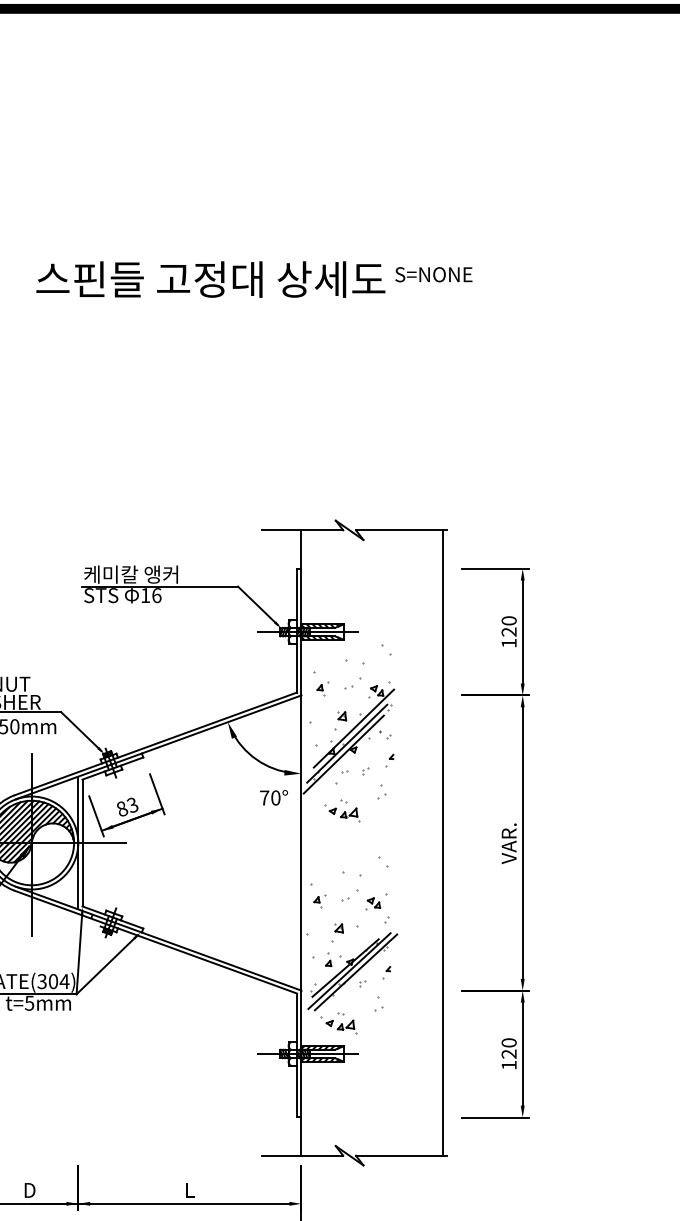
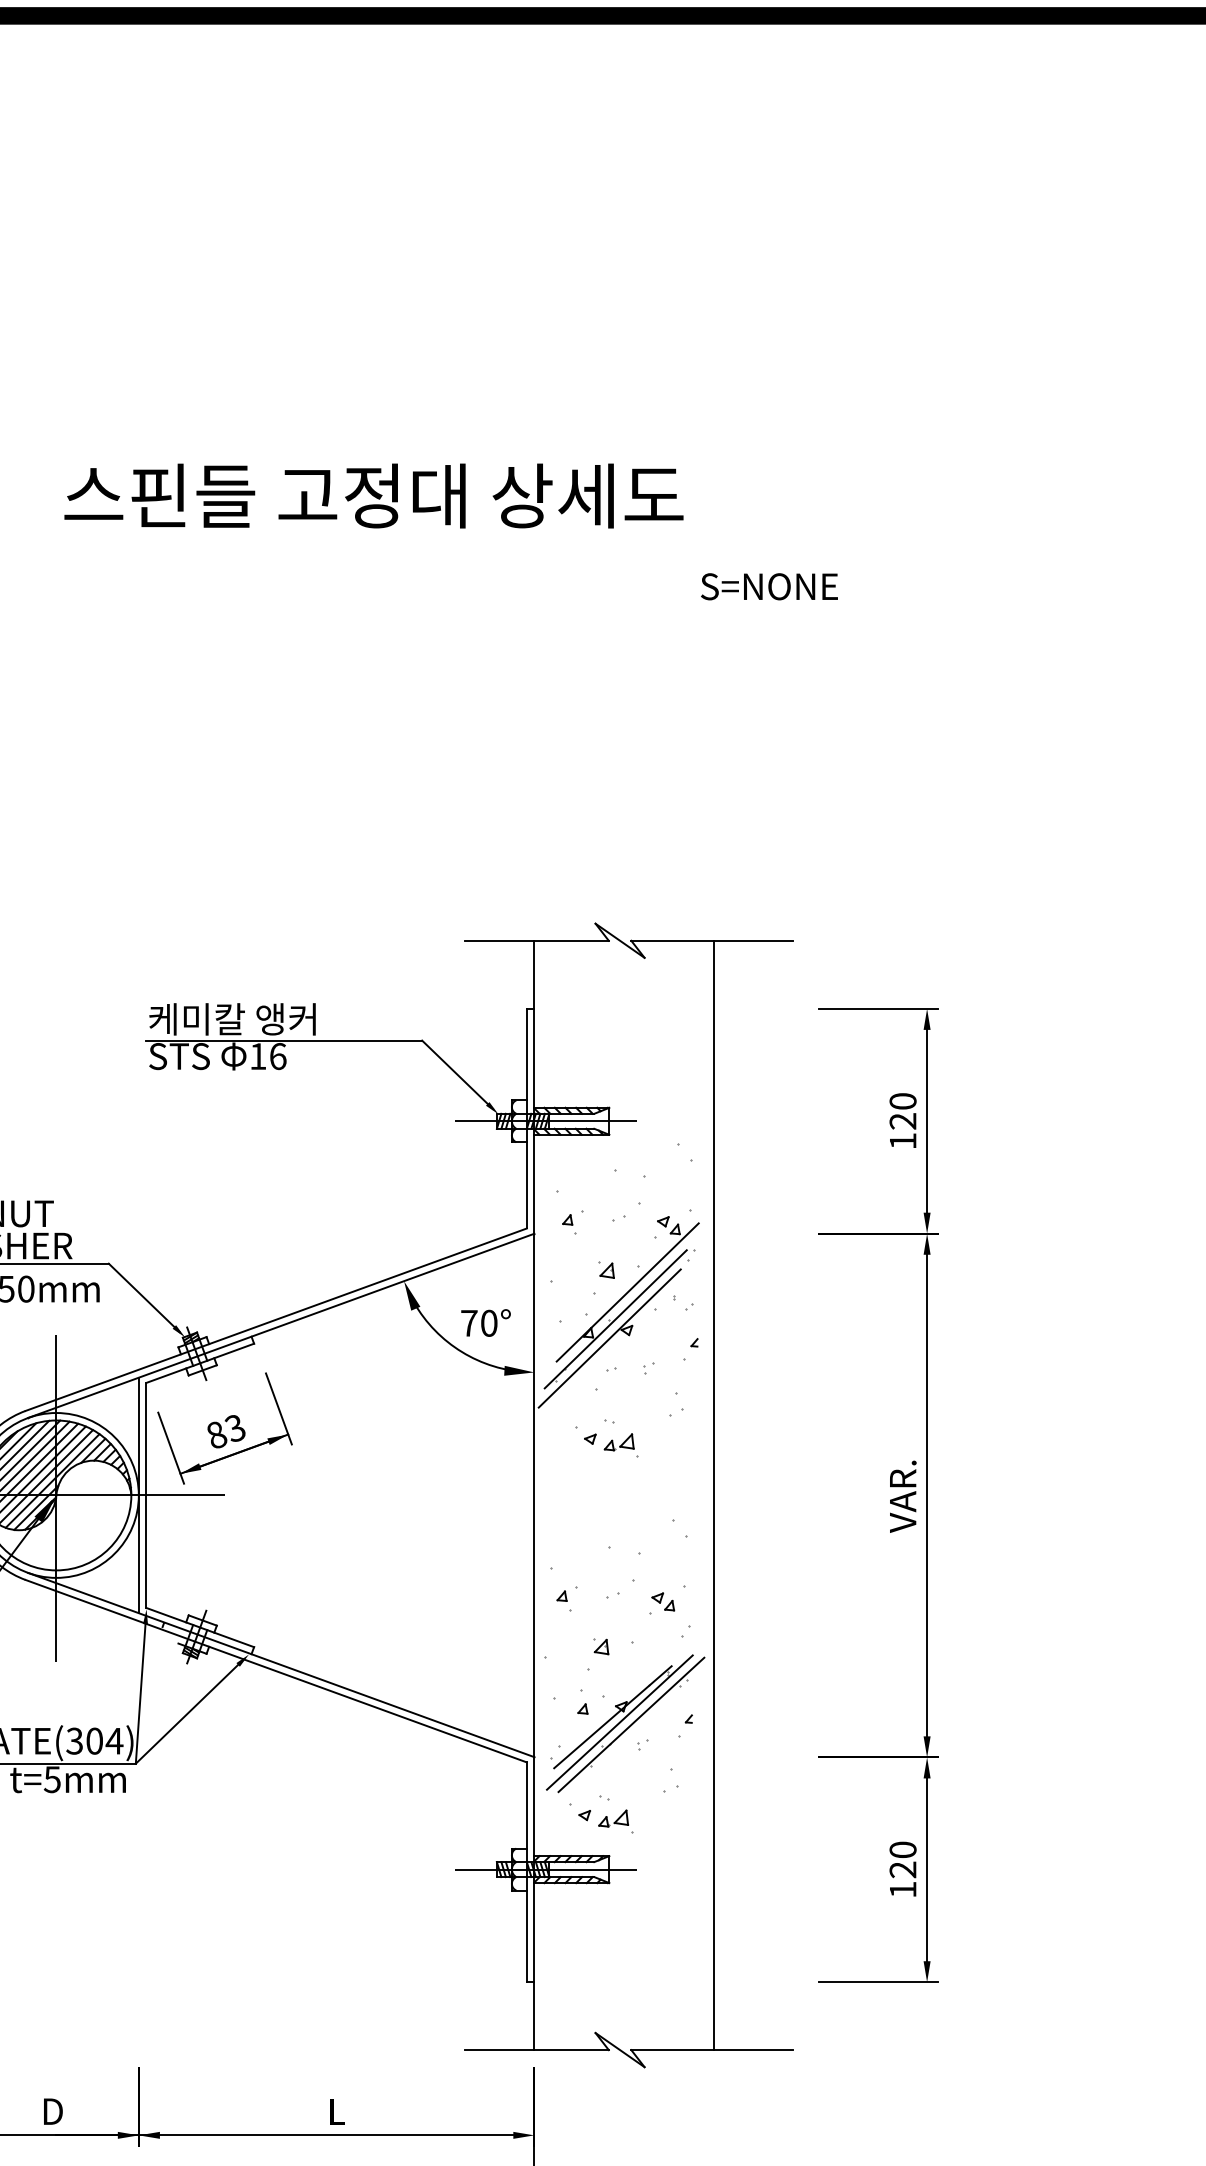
text: (433, 274) -> (768, 586), moved
text: (273, 797) -> (485, 1322), moved
line: (442, 842) -> (713, 1494), moved

